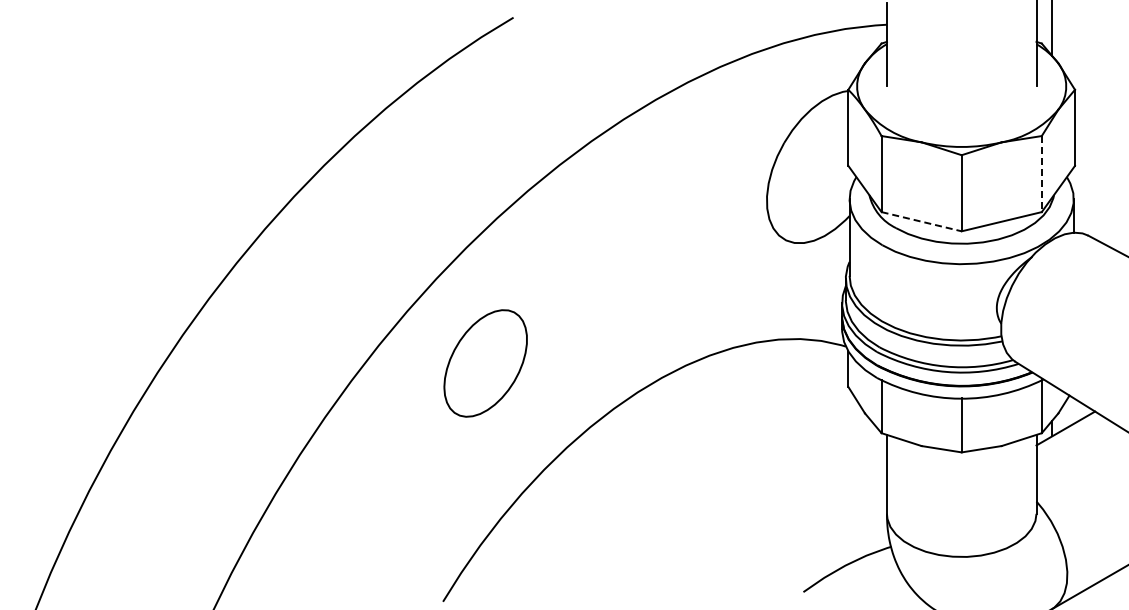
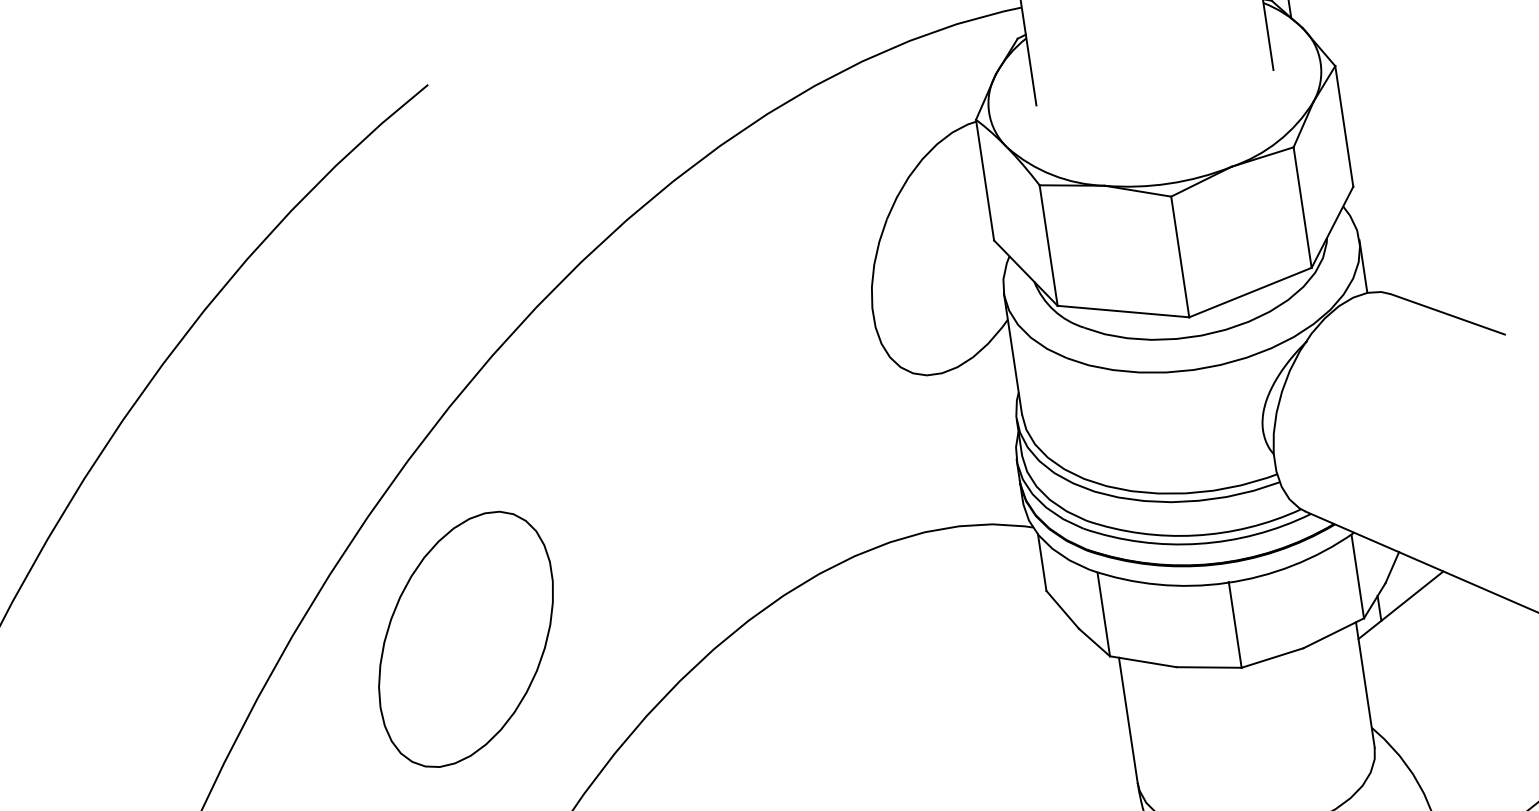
line: (1041, 174) -> (1302, 208), dashed -> solid
line: (922, 221) -> (1124, 311), dashed -> solid
part: (485, 363) -> (465, 639), size x1.43

